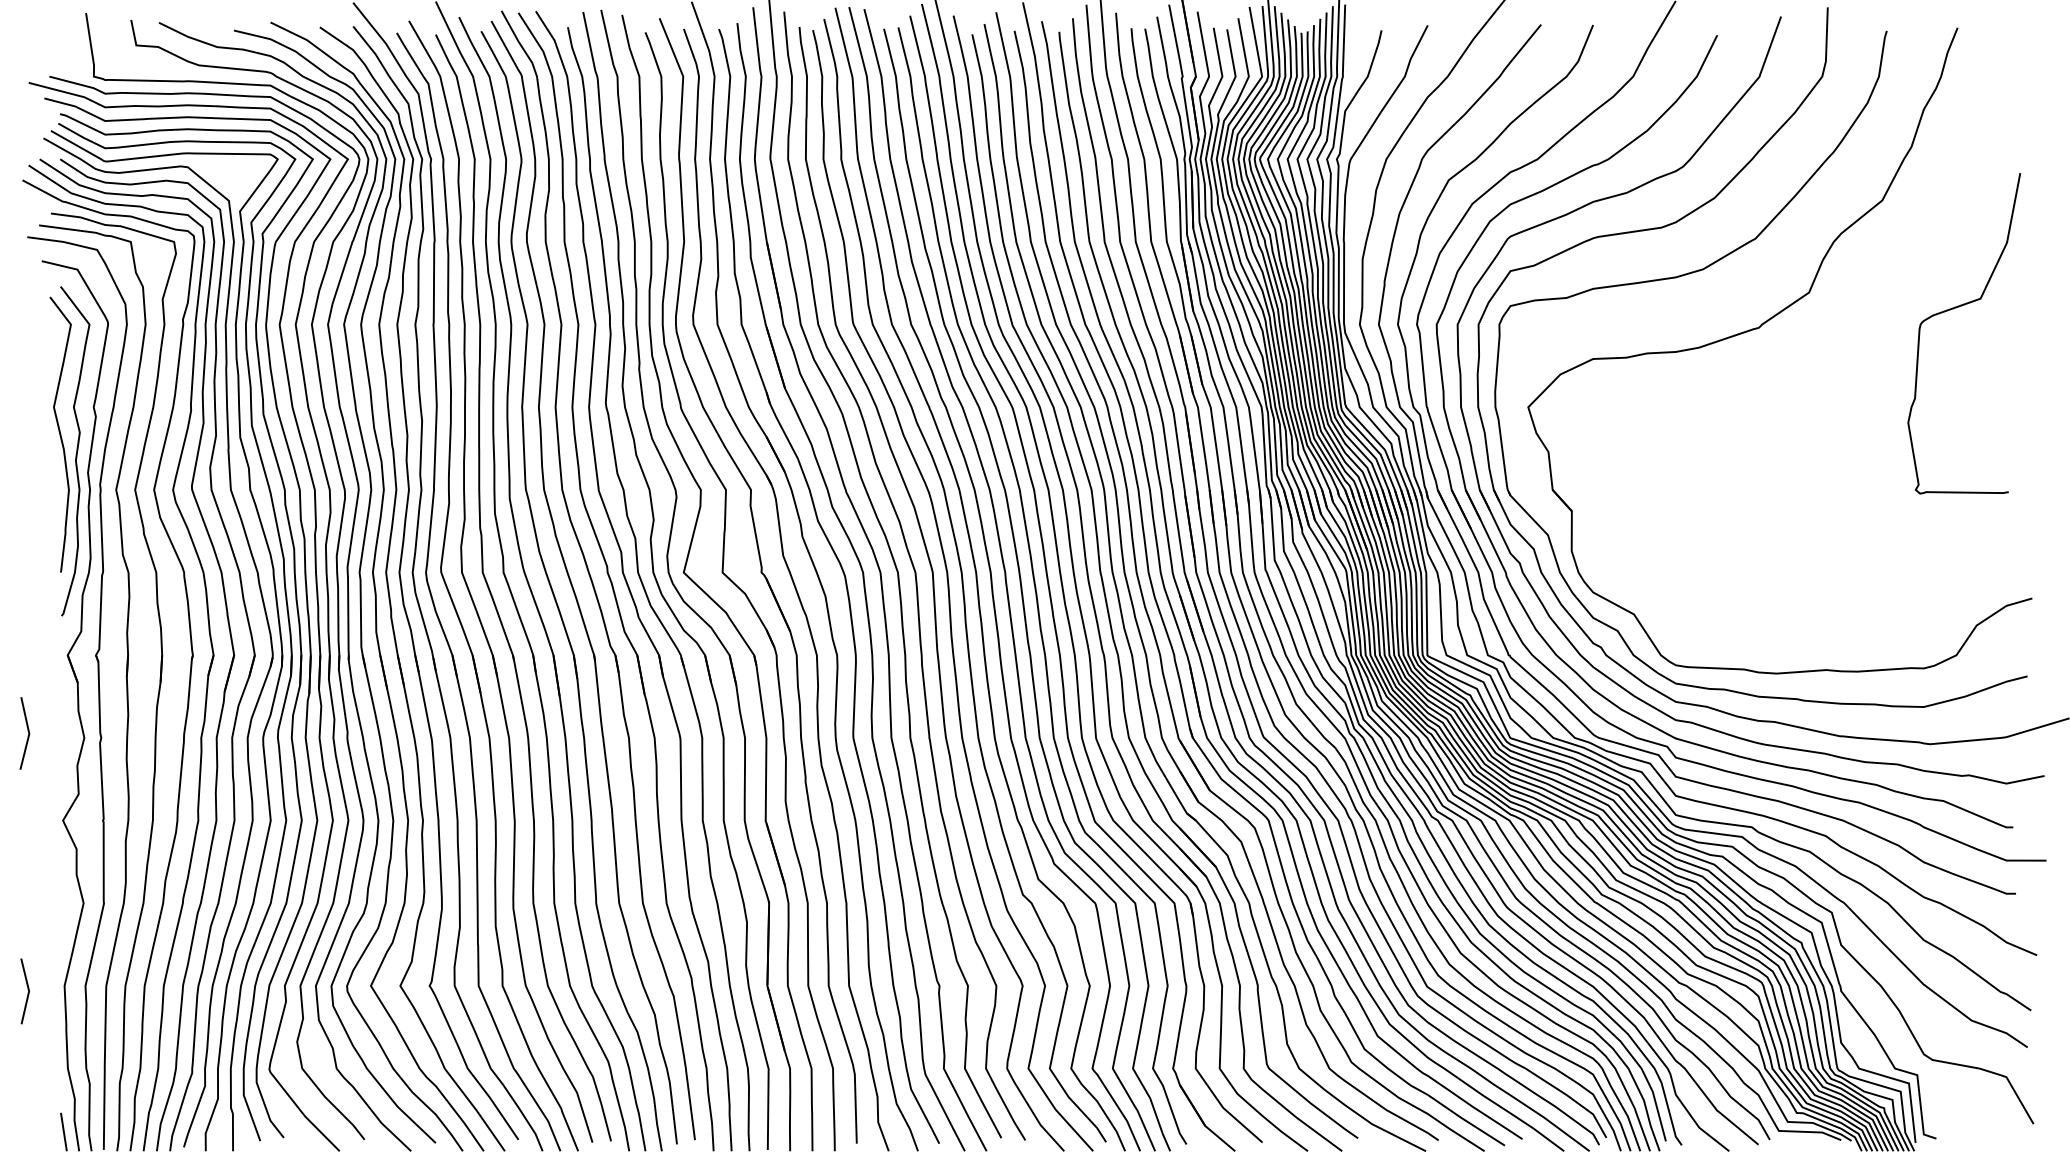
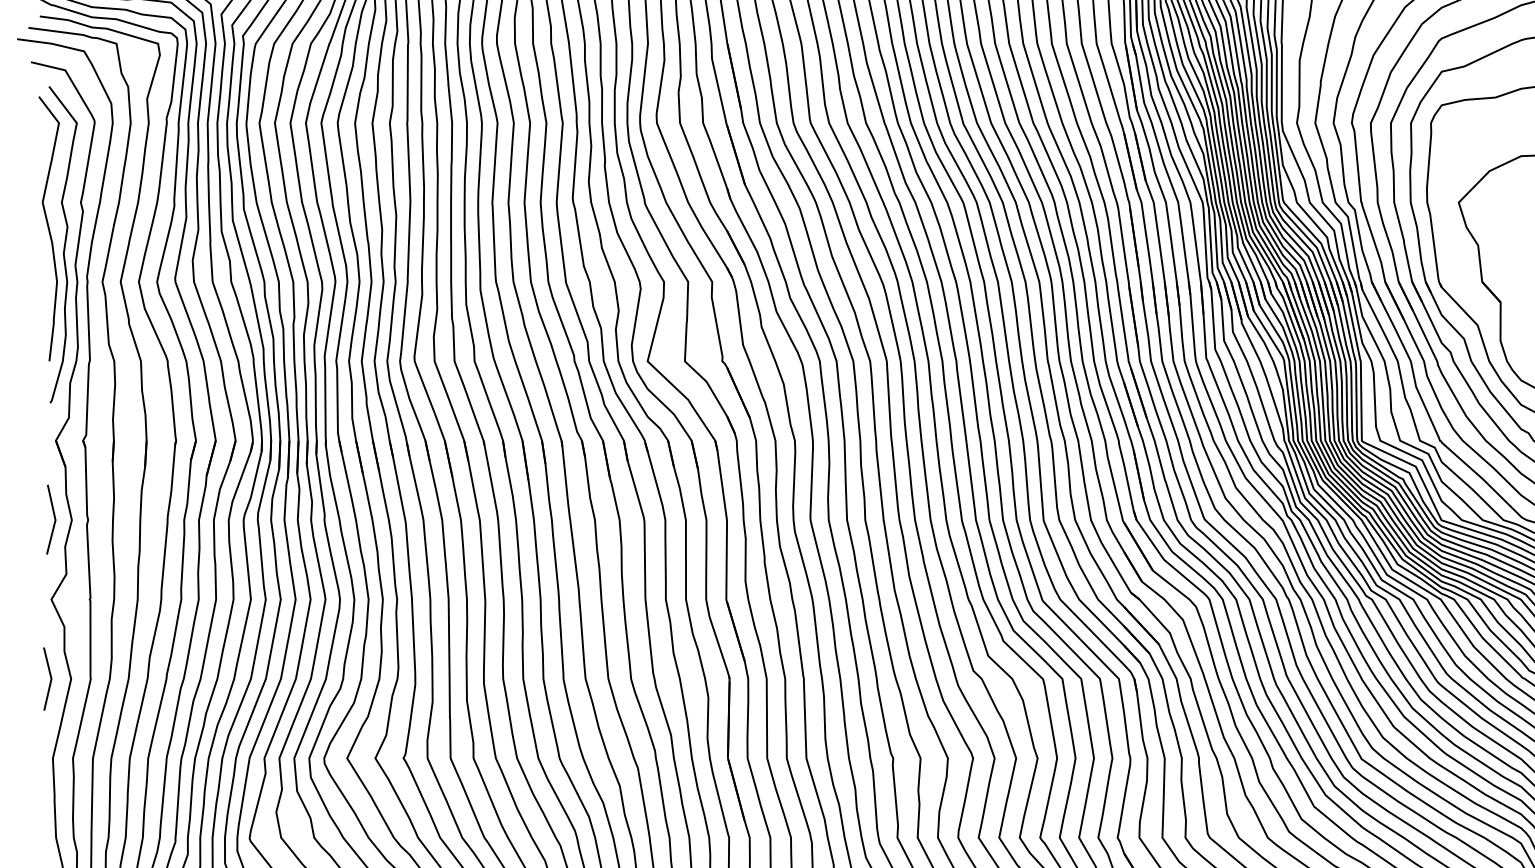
line: (27, 731) -> (53, 517), moved
line: (27, 992) -> (49, 680), moved

